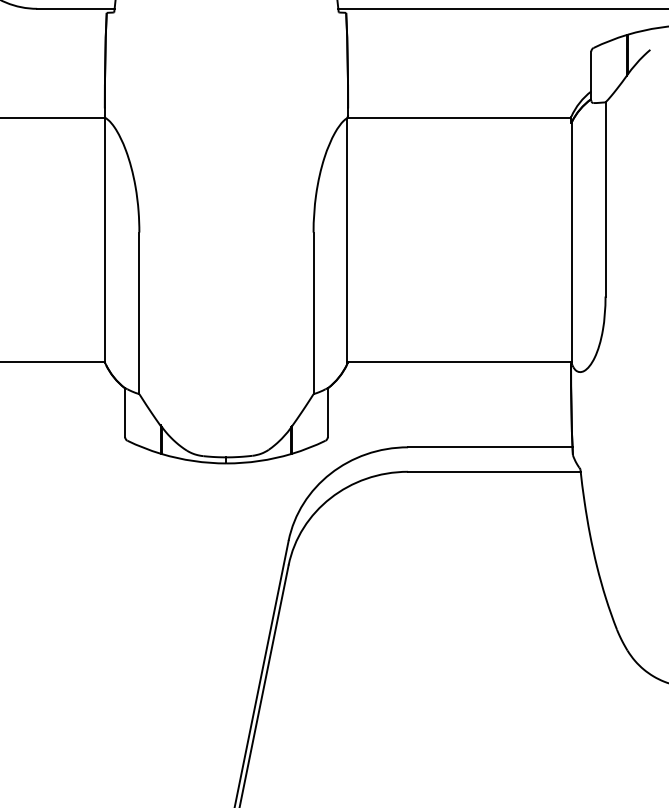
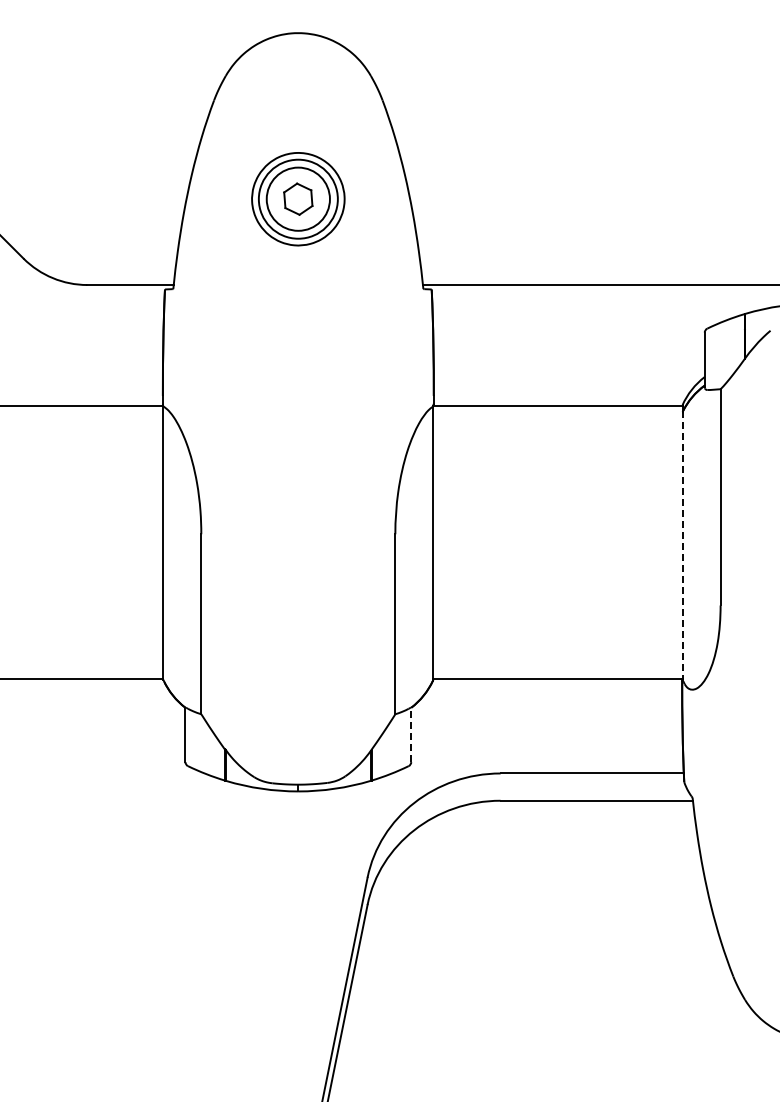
line: (572, 243) -> (683, 546), solid -> dashed
line: (328, 412) -> (411, 734), solid -> dashed

